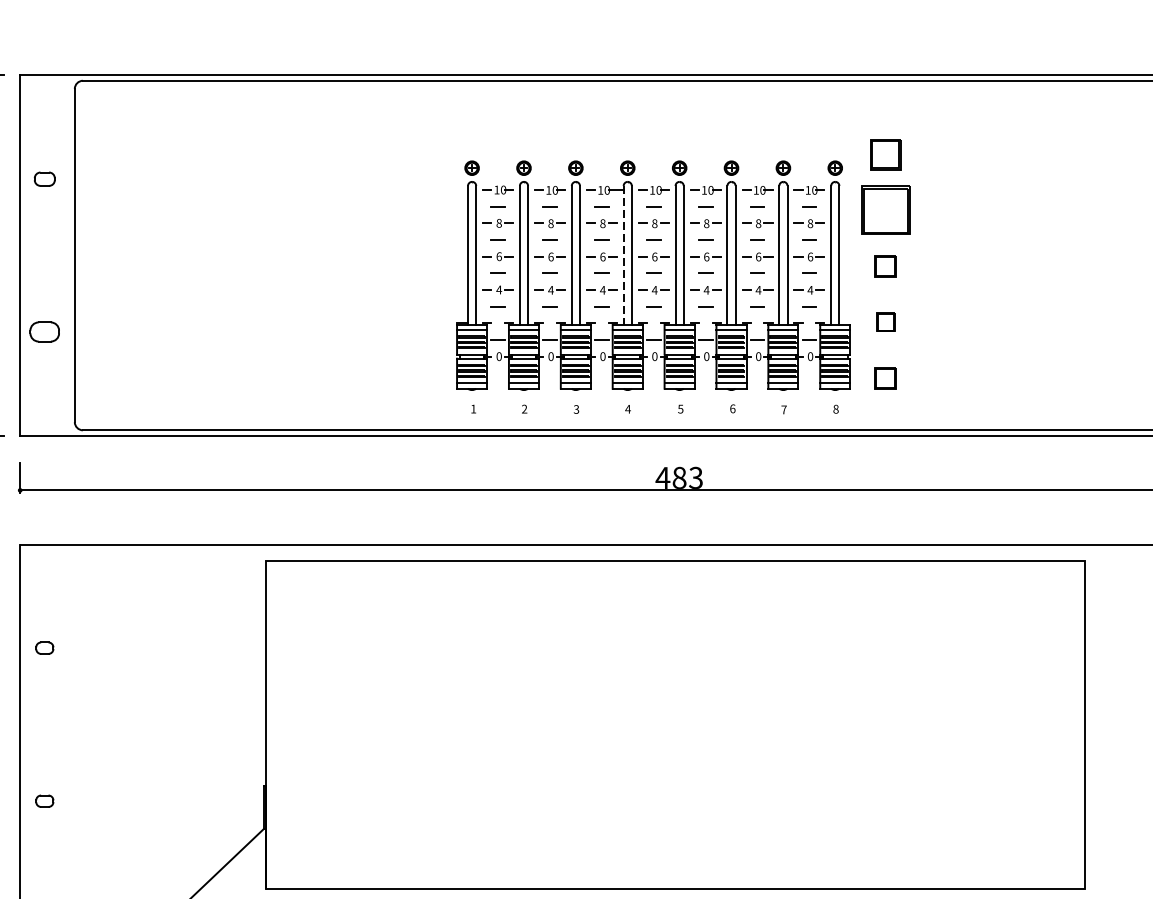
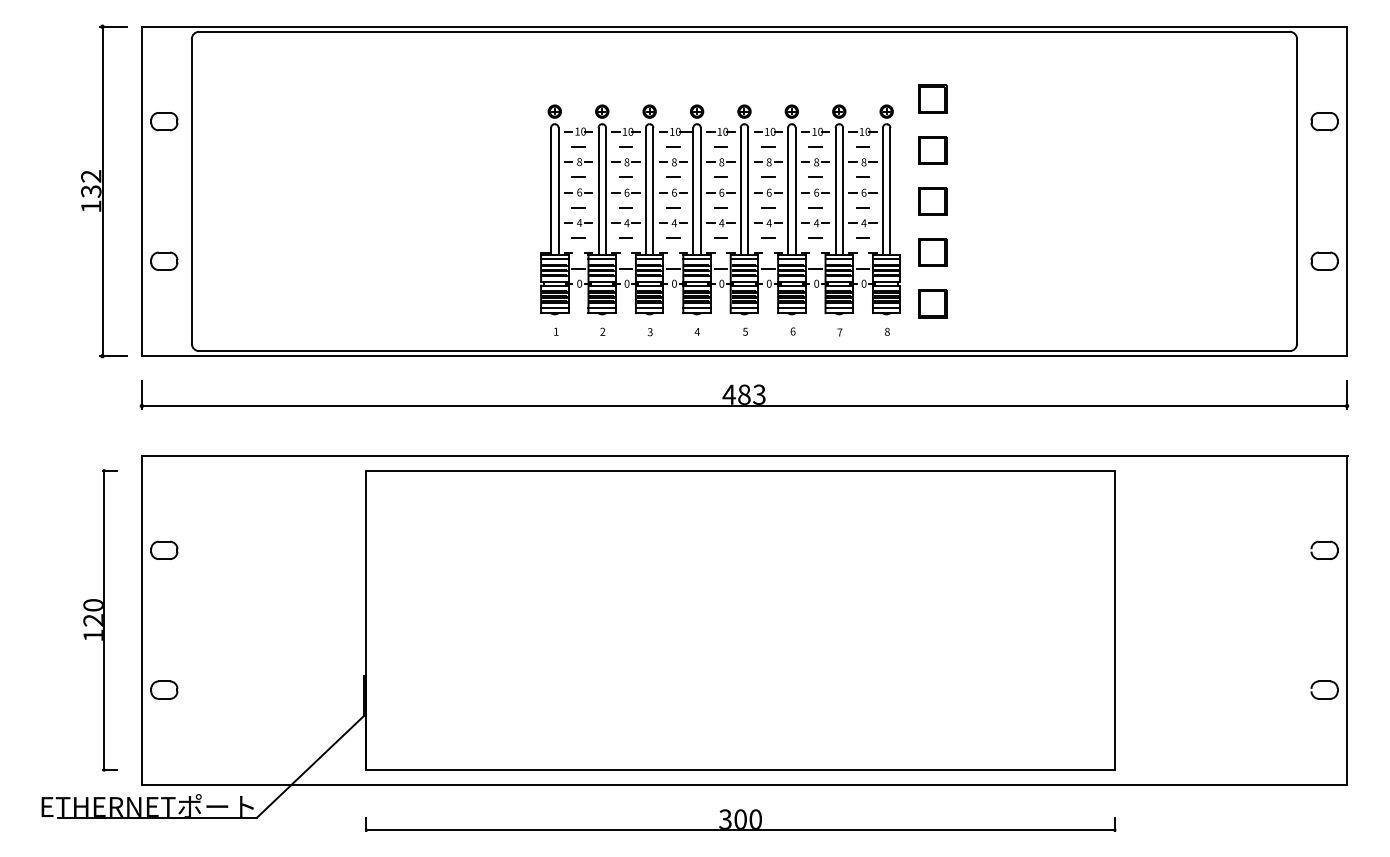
part: (44, 178) -> (164, 121), size x1.43
part: (885, 210) -> (932, 150), size x0.62
line: (623, 255) -> (693, 191), dashed -> solid
part: (885, 266) -> (932, 201), size x1.43
part: (885, 322) -> (932, 252), size x1.67
part: (885, 378) -> (932, 303), size x1.43
part: (44, 647) -> (164, 549), size x1.67
part: (44, 800) -> (164, 689), size x1.67

